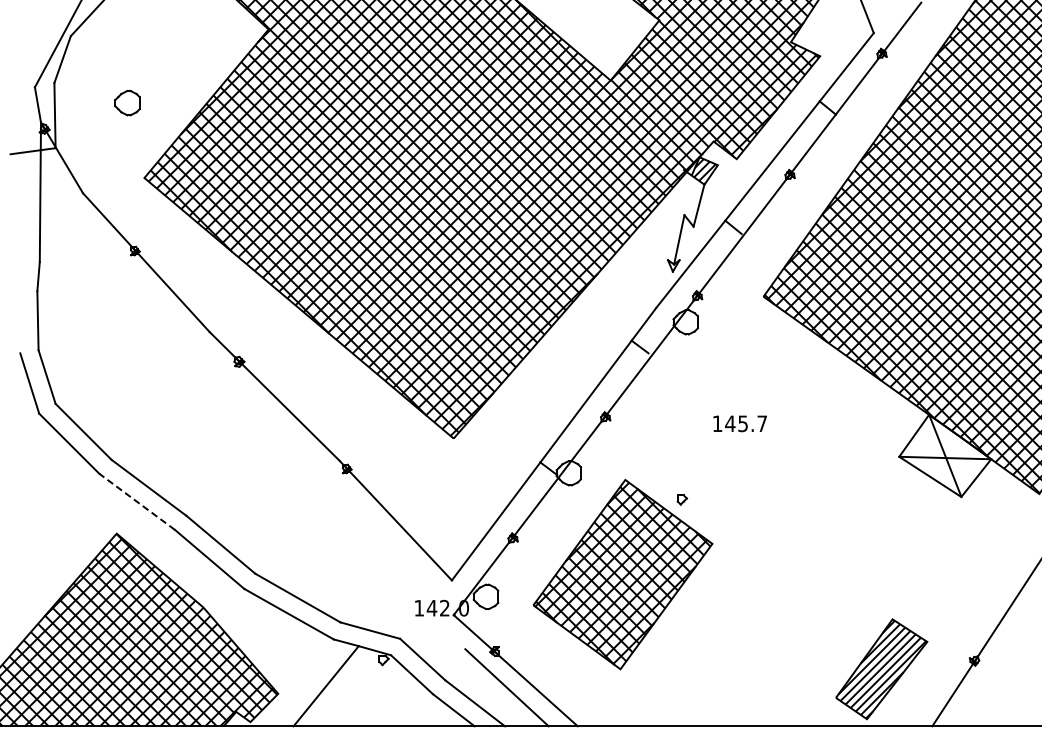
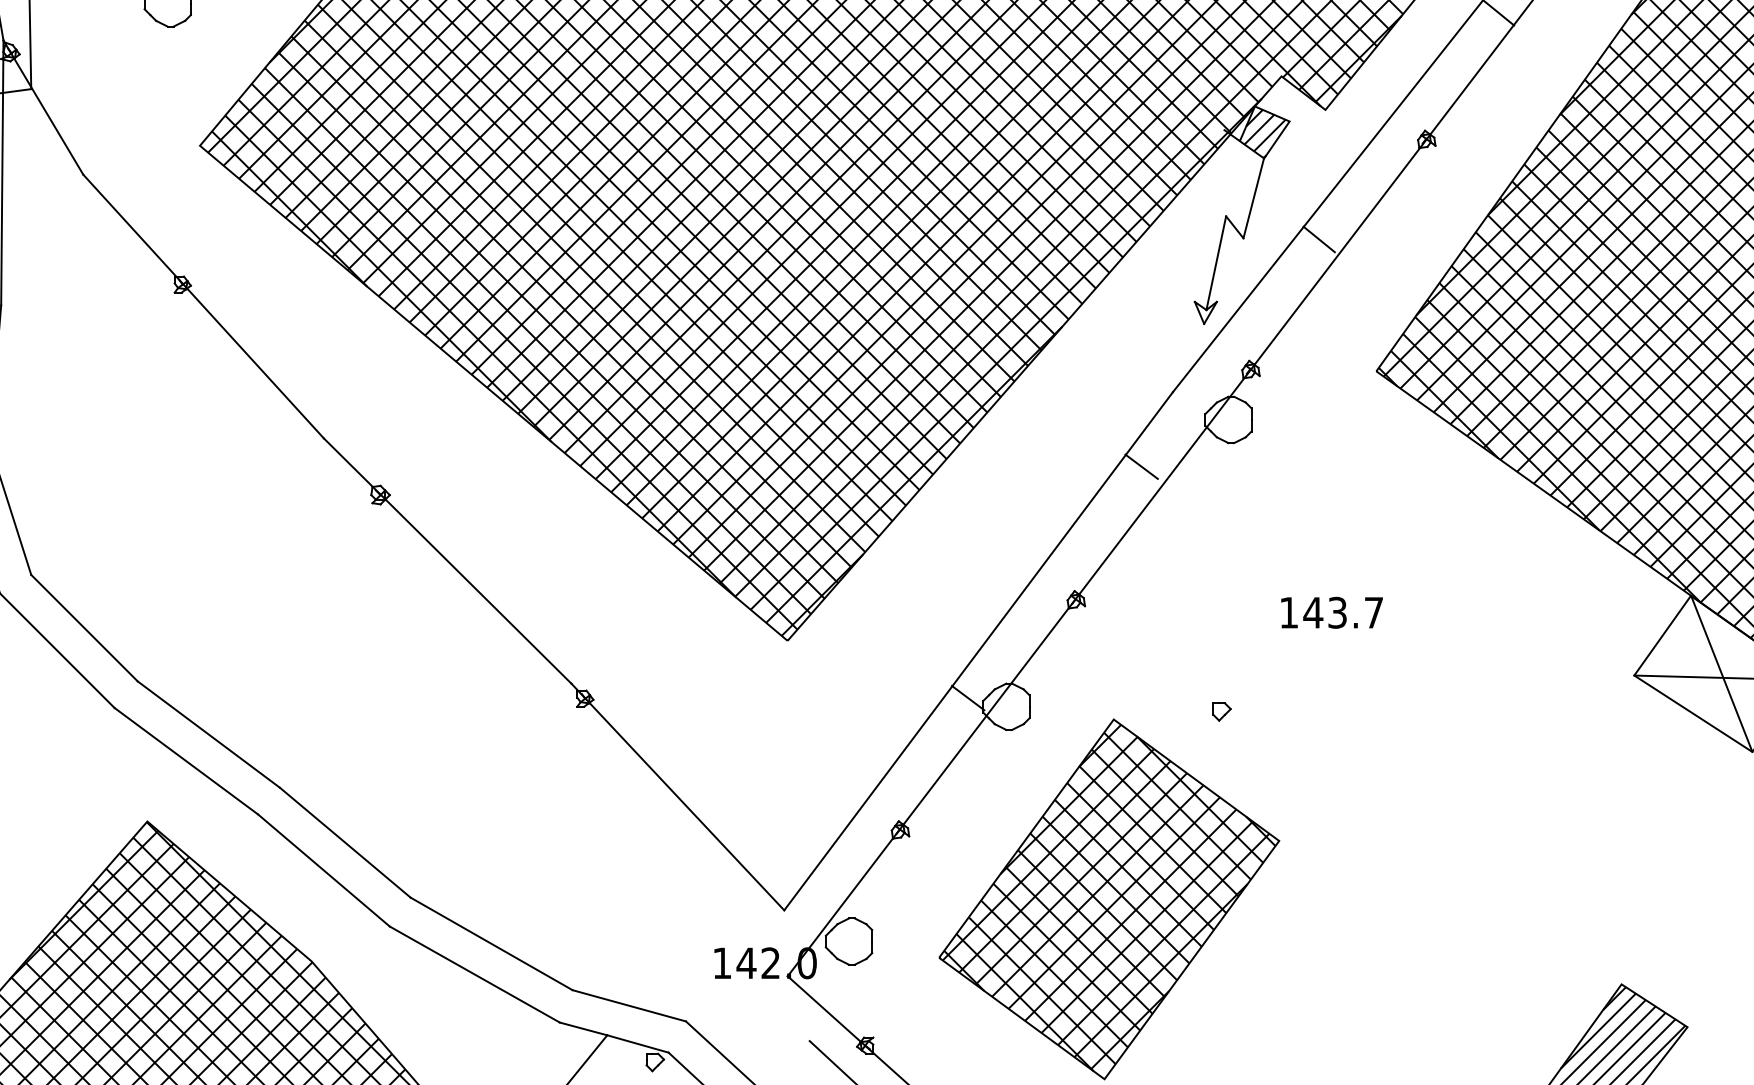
text: (742, 423) -> (1336, 612), 145.7 -> 143.7
part: (682, 499) -> (1222, 711), moved
line: (137, 501) -> (186, 760), dashed -> solid

